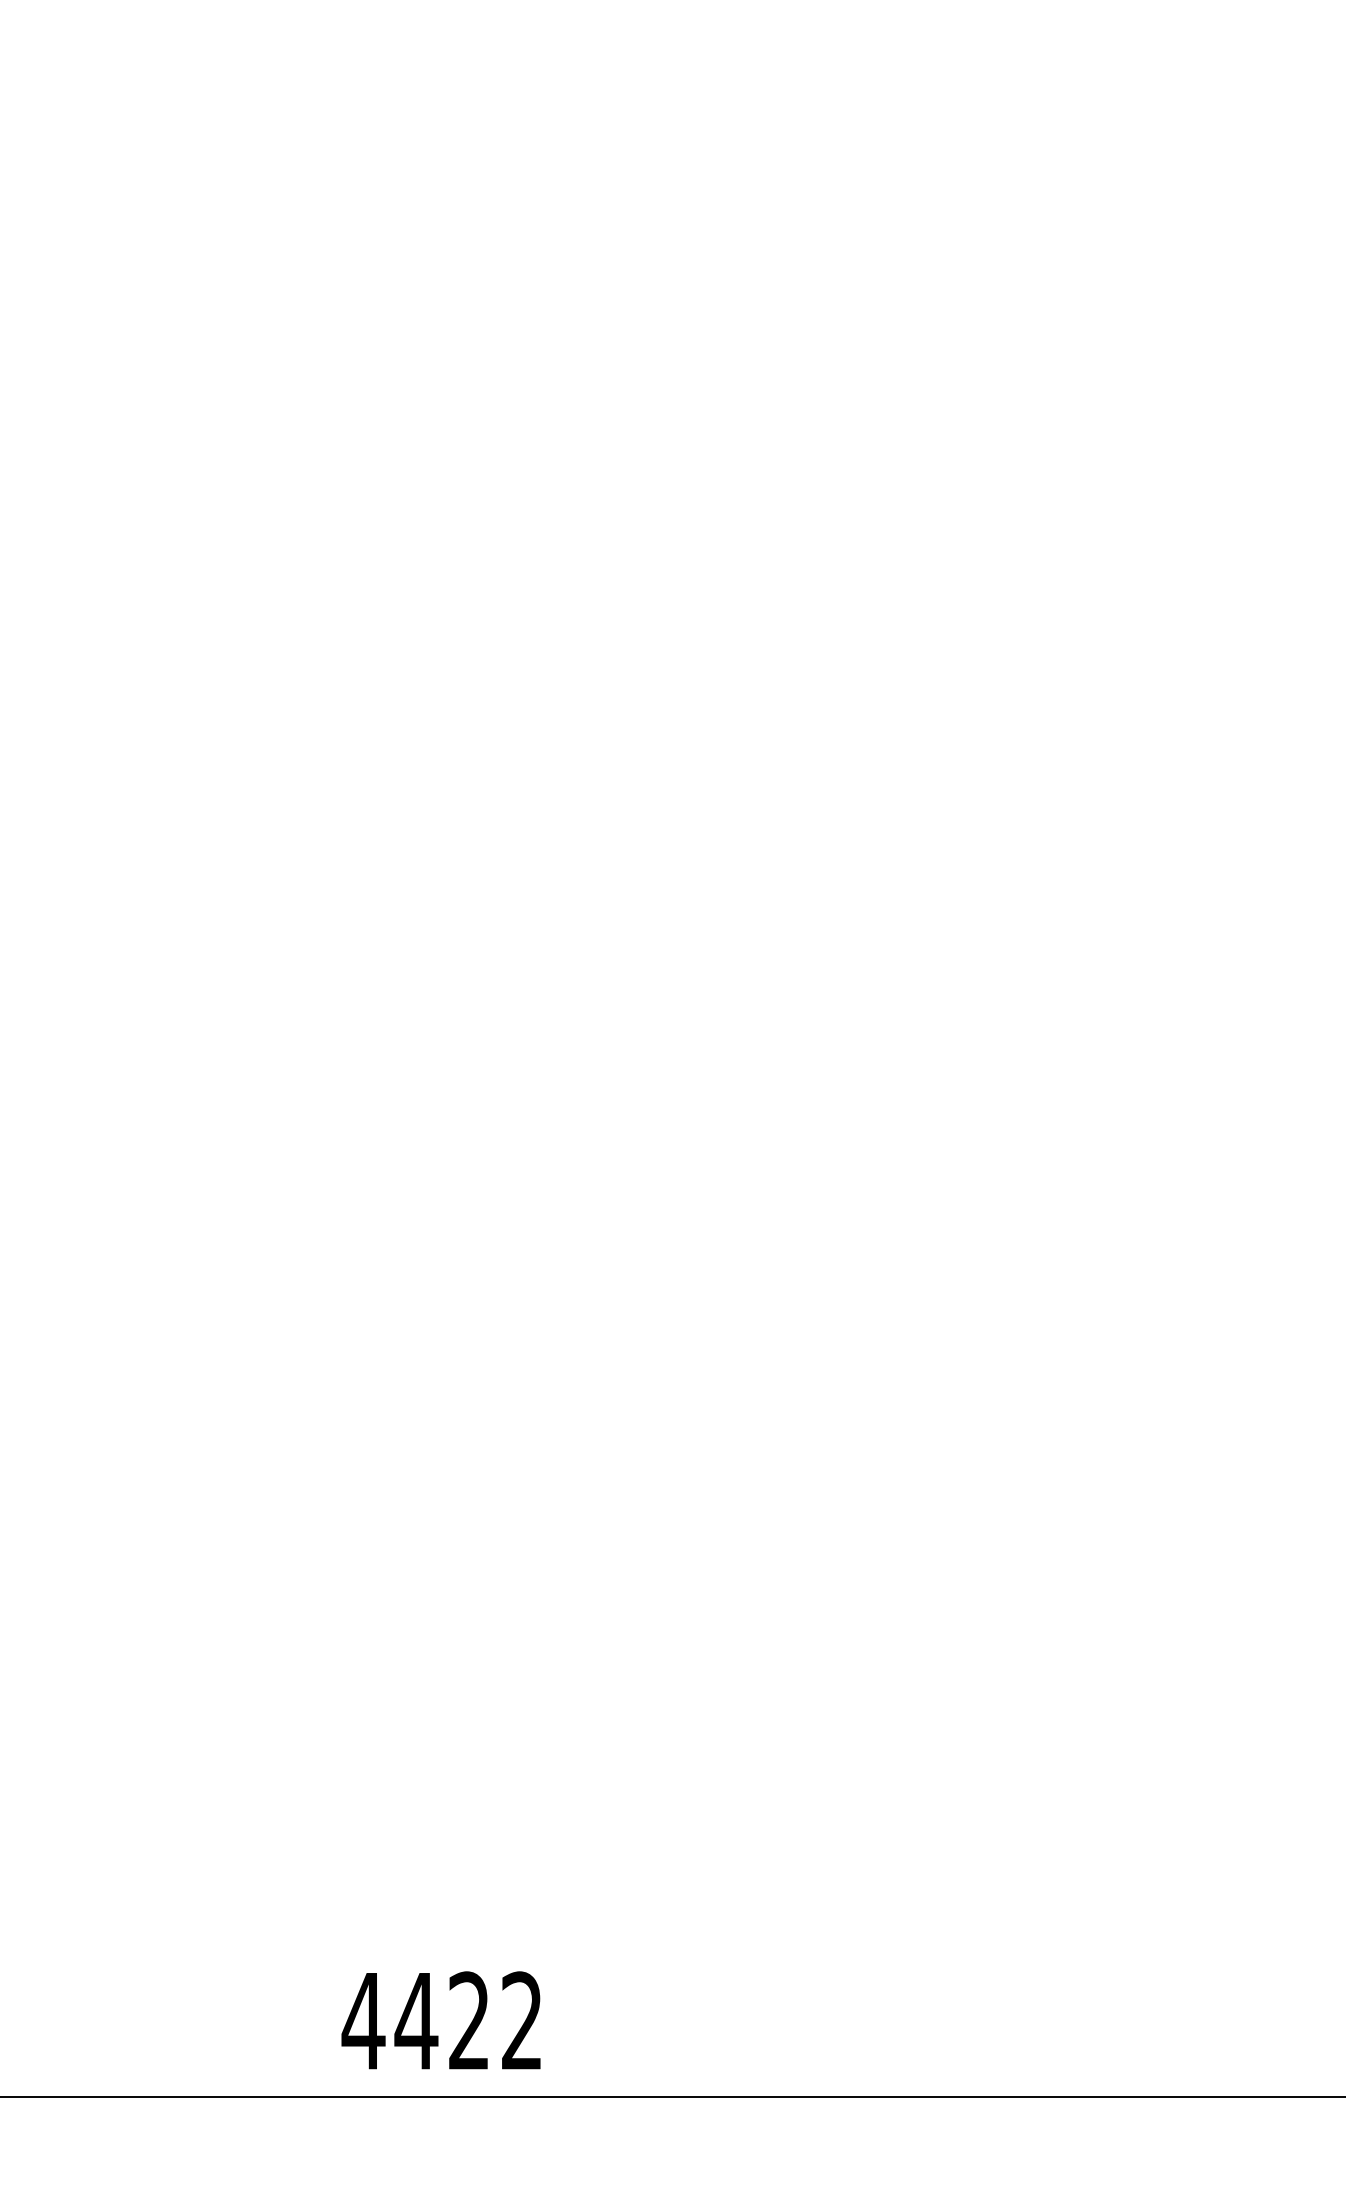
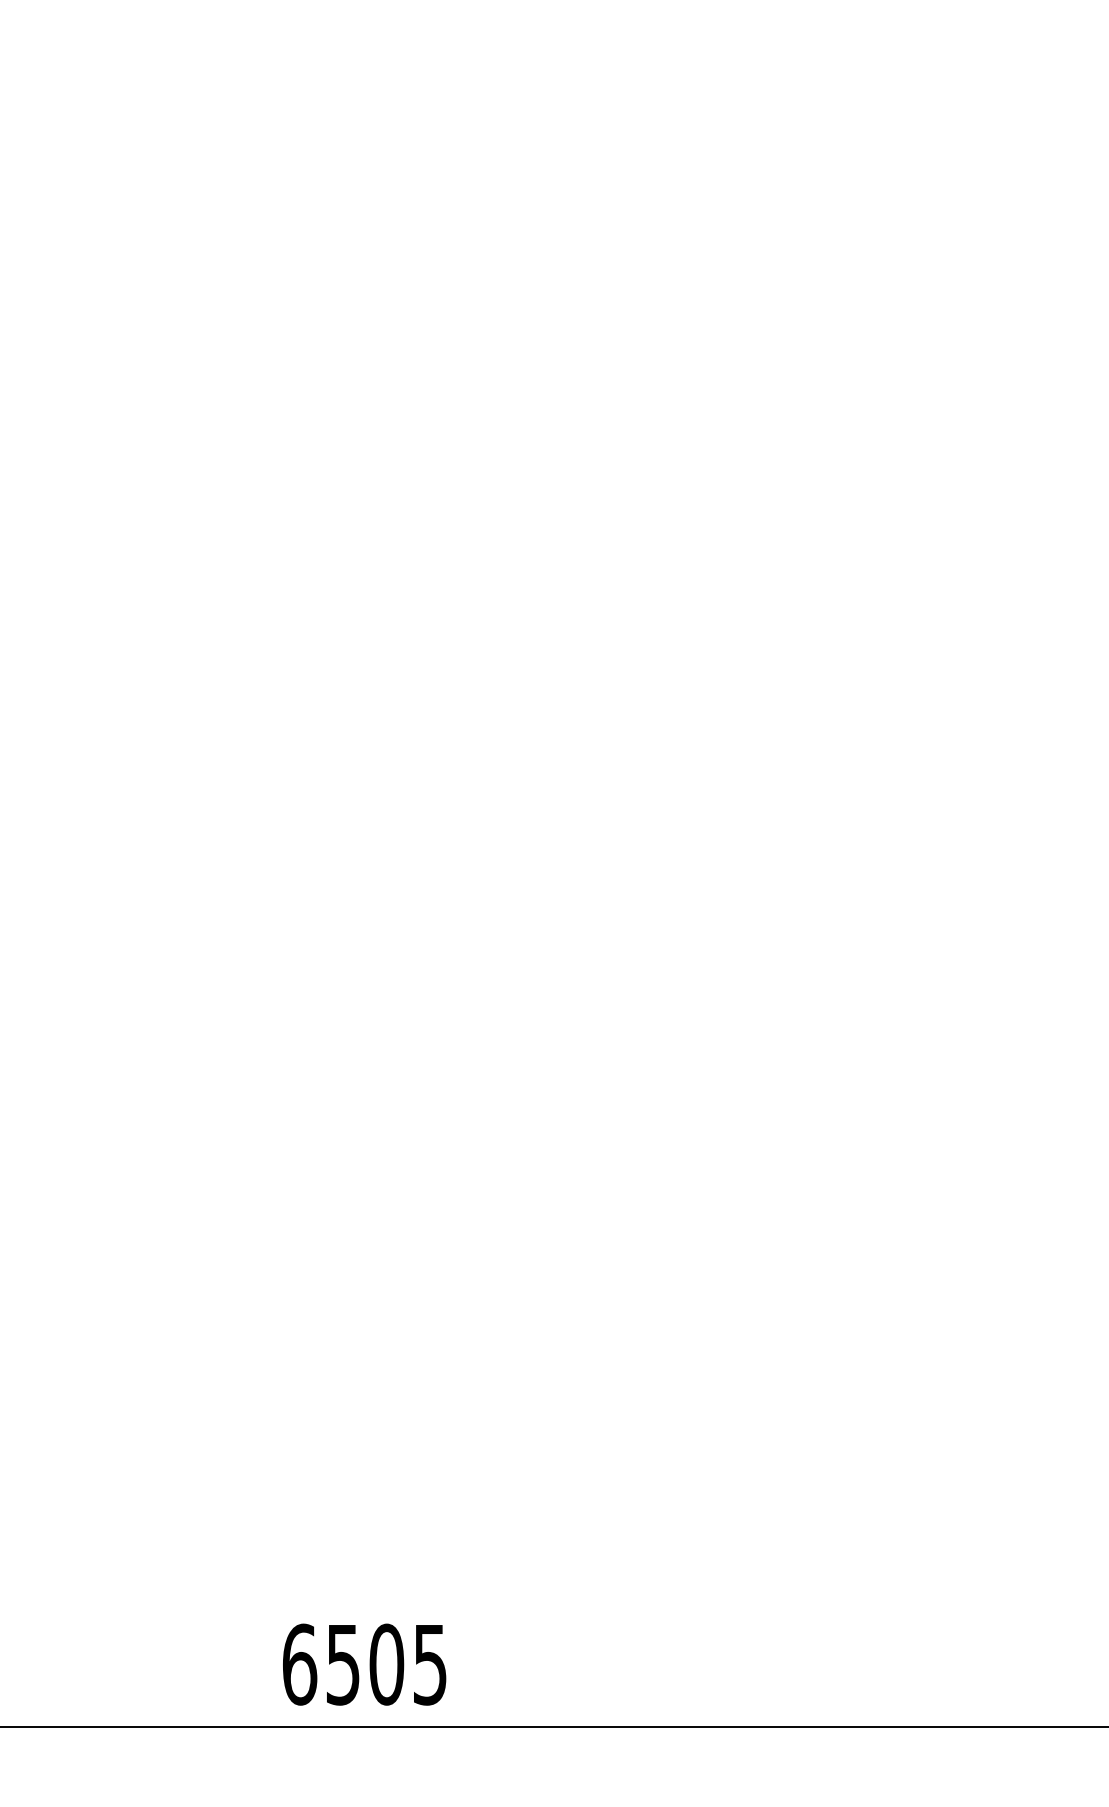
text: (441, 2020) -> (363, 1664), 4422 -> 6505

